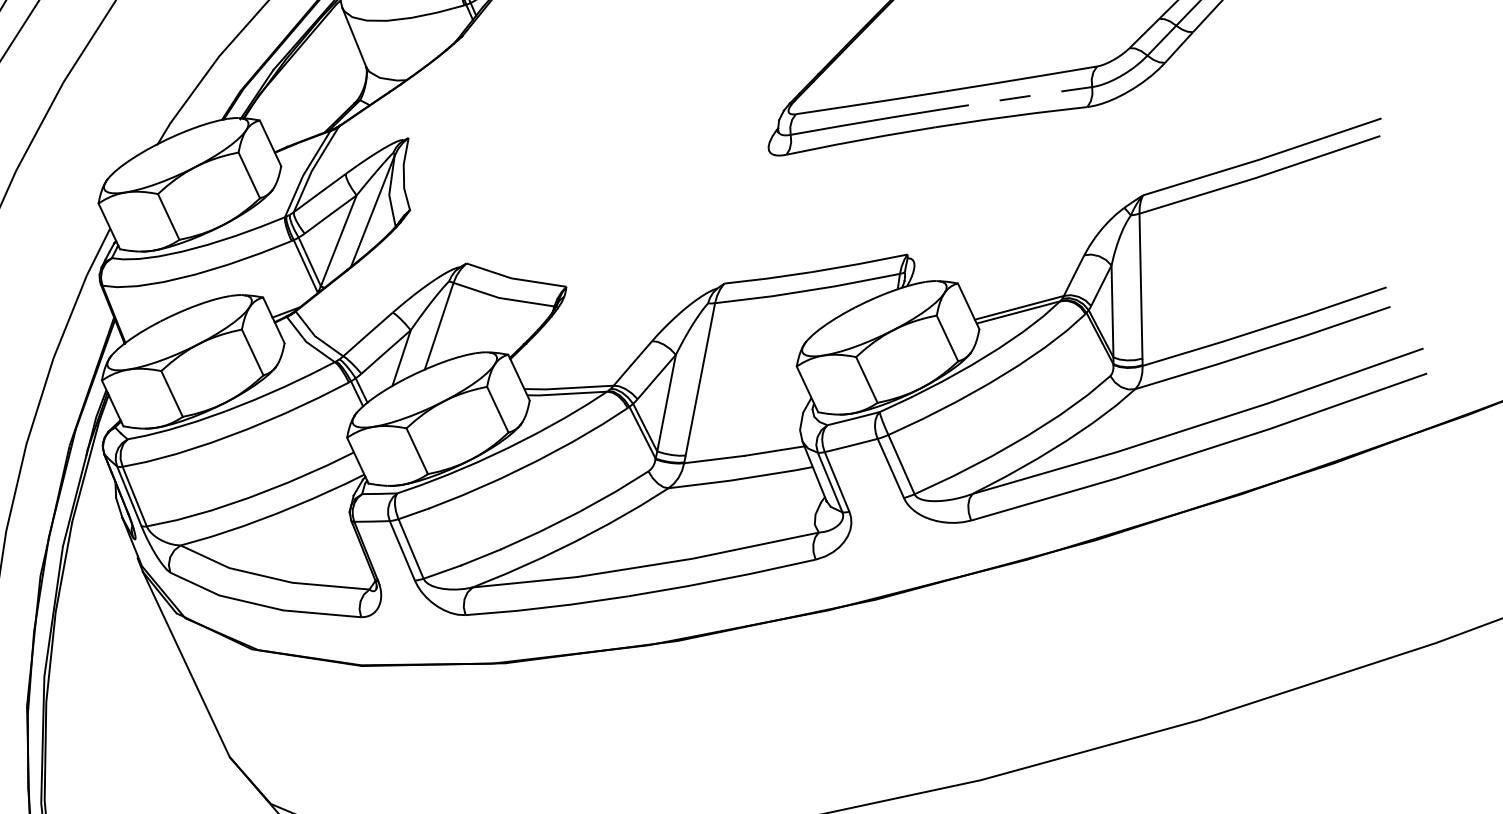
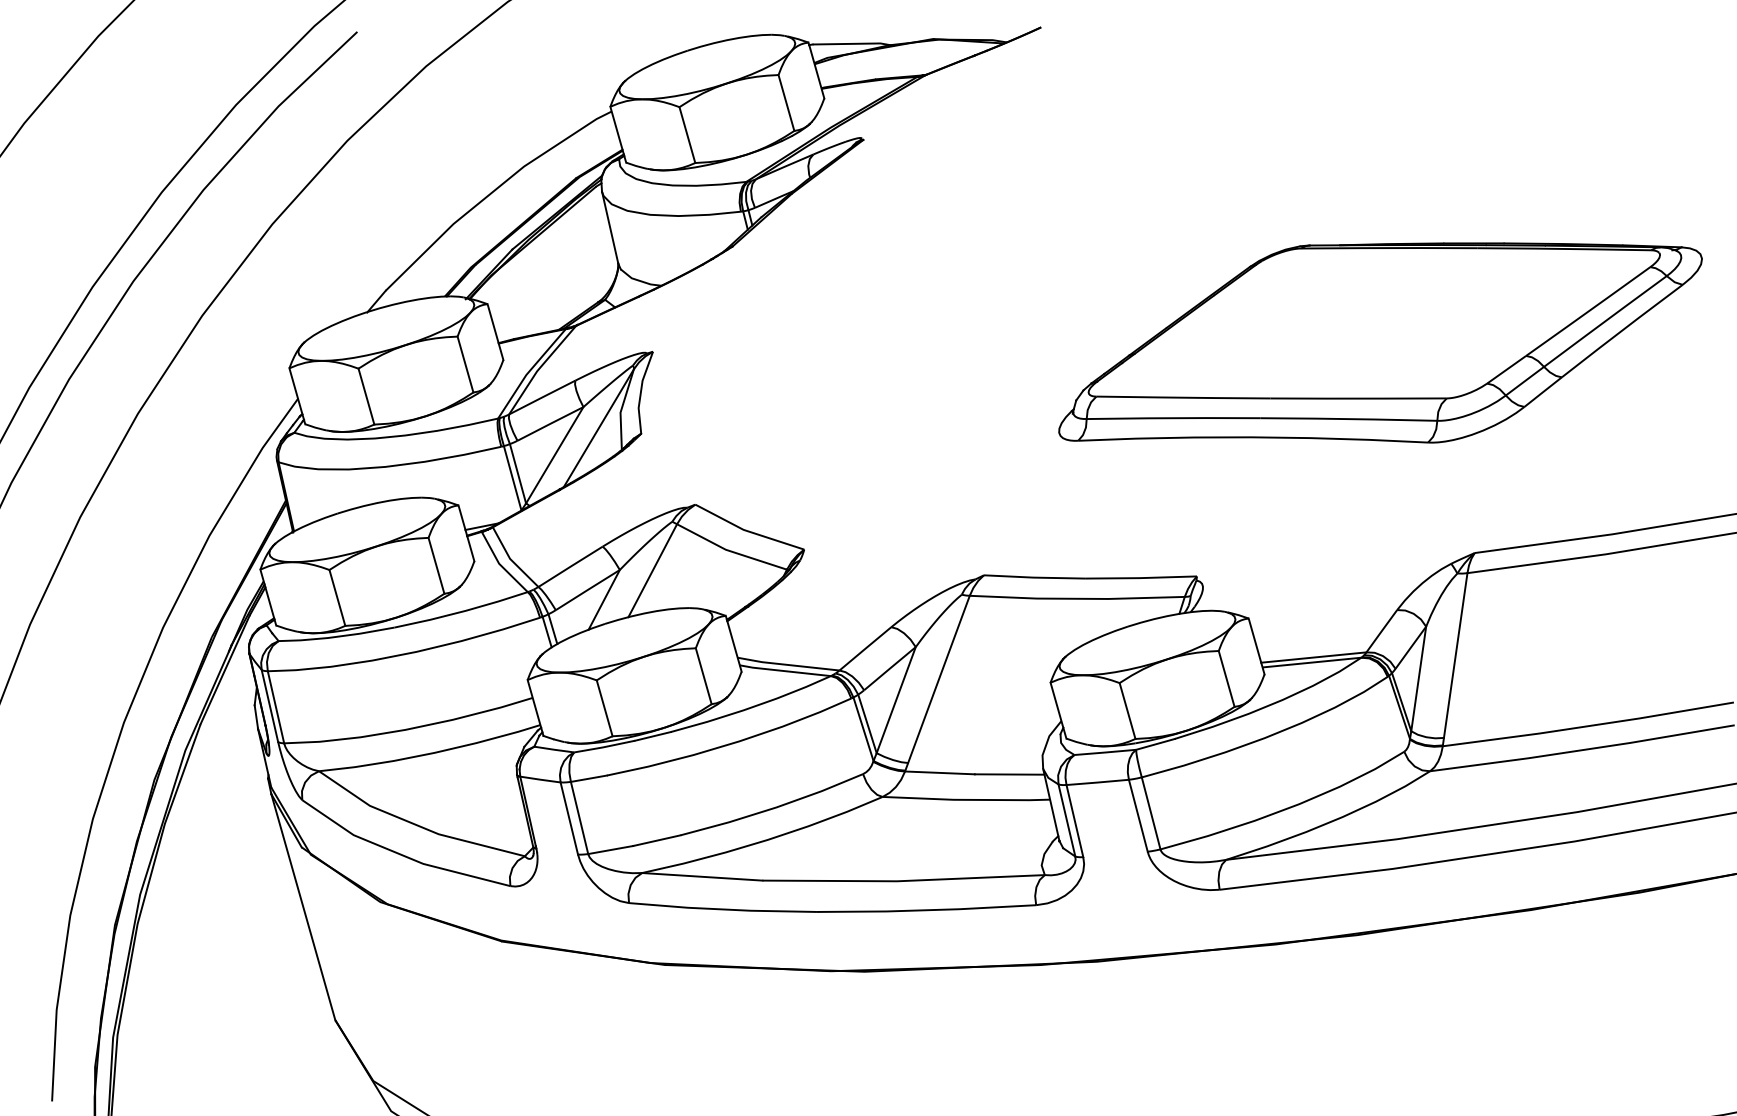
line: (1015, 98) -> (1348, 419), dashed -> solid

